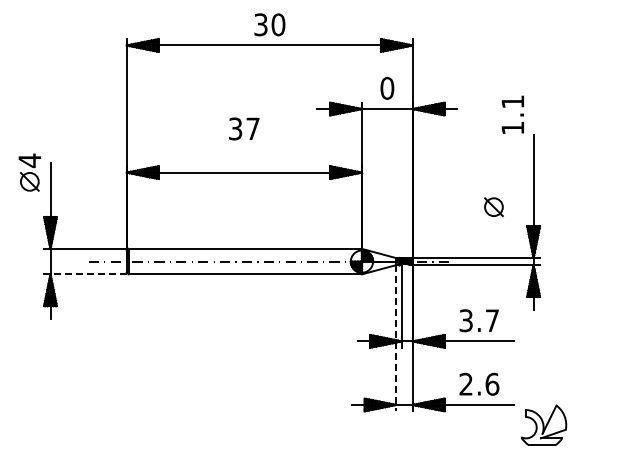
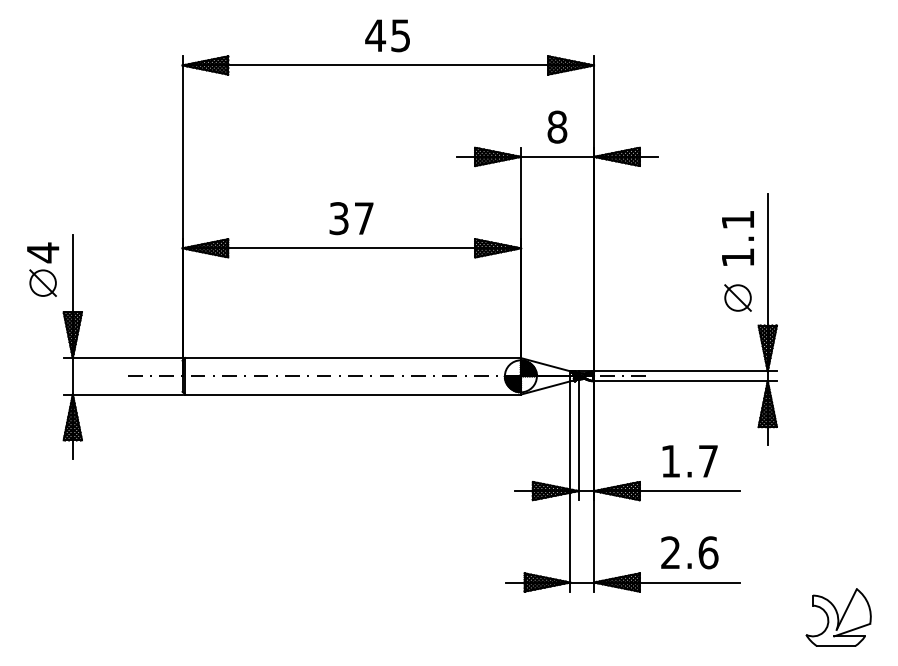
text: (269, 24) -> (387, 35), 30 -> 45
text: (387, 88) -> (557, 127), 0 -> 8
text: (512, 114) -> (737, 238), moved
text: (244, 128) -> (351, 217), moved
part: (29, 172) -> (42, 269), moved
part: (493, 207) -> (737, 298), moved
line: (88, 274) -> (127, 394), dashed -> solid
text: (465, 320) -> (669, 461), 3.7 -> 1.7
line: (396, 338) -> (570, 486), dashed -> solid
part: (543, 424) -> (838, 616), moved

